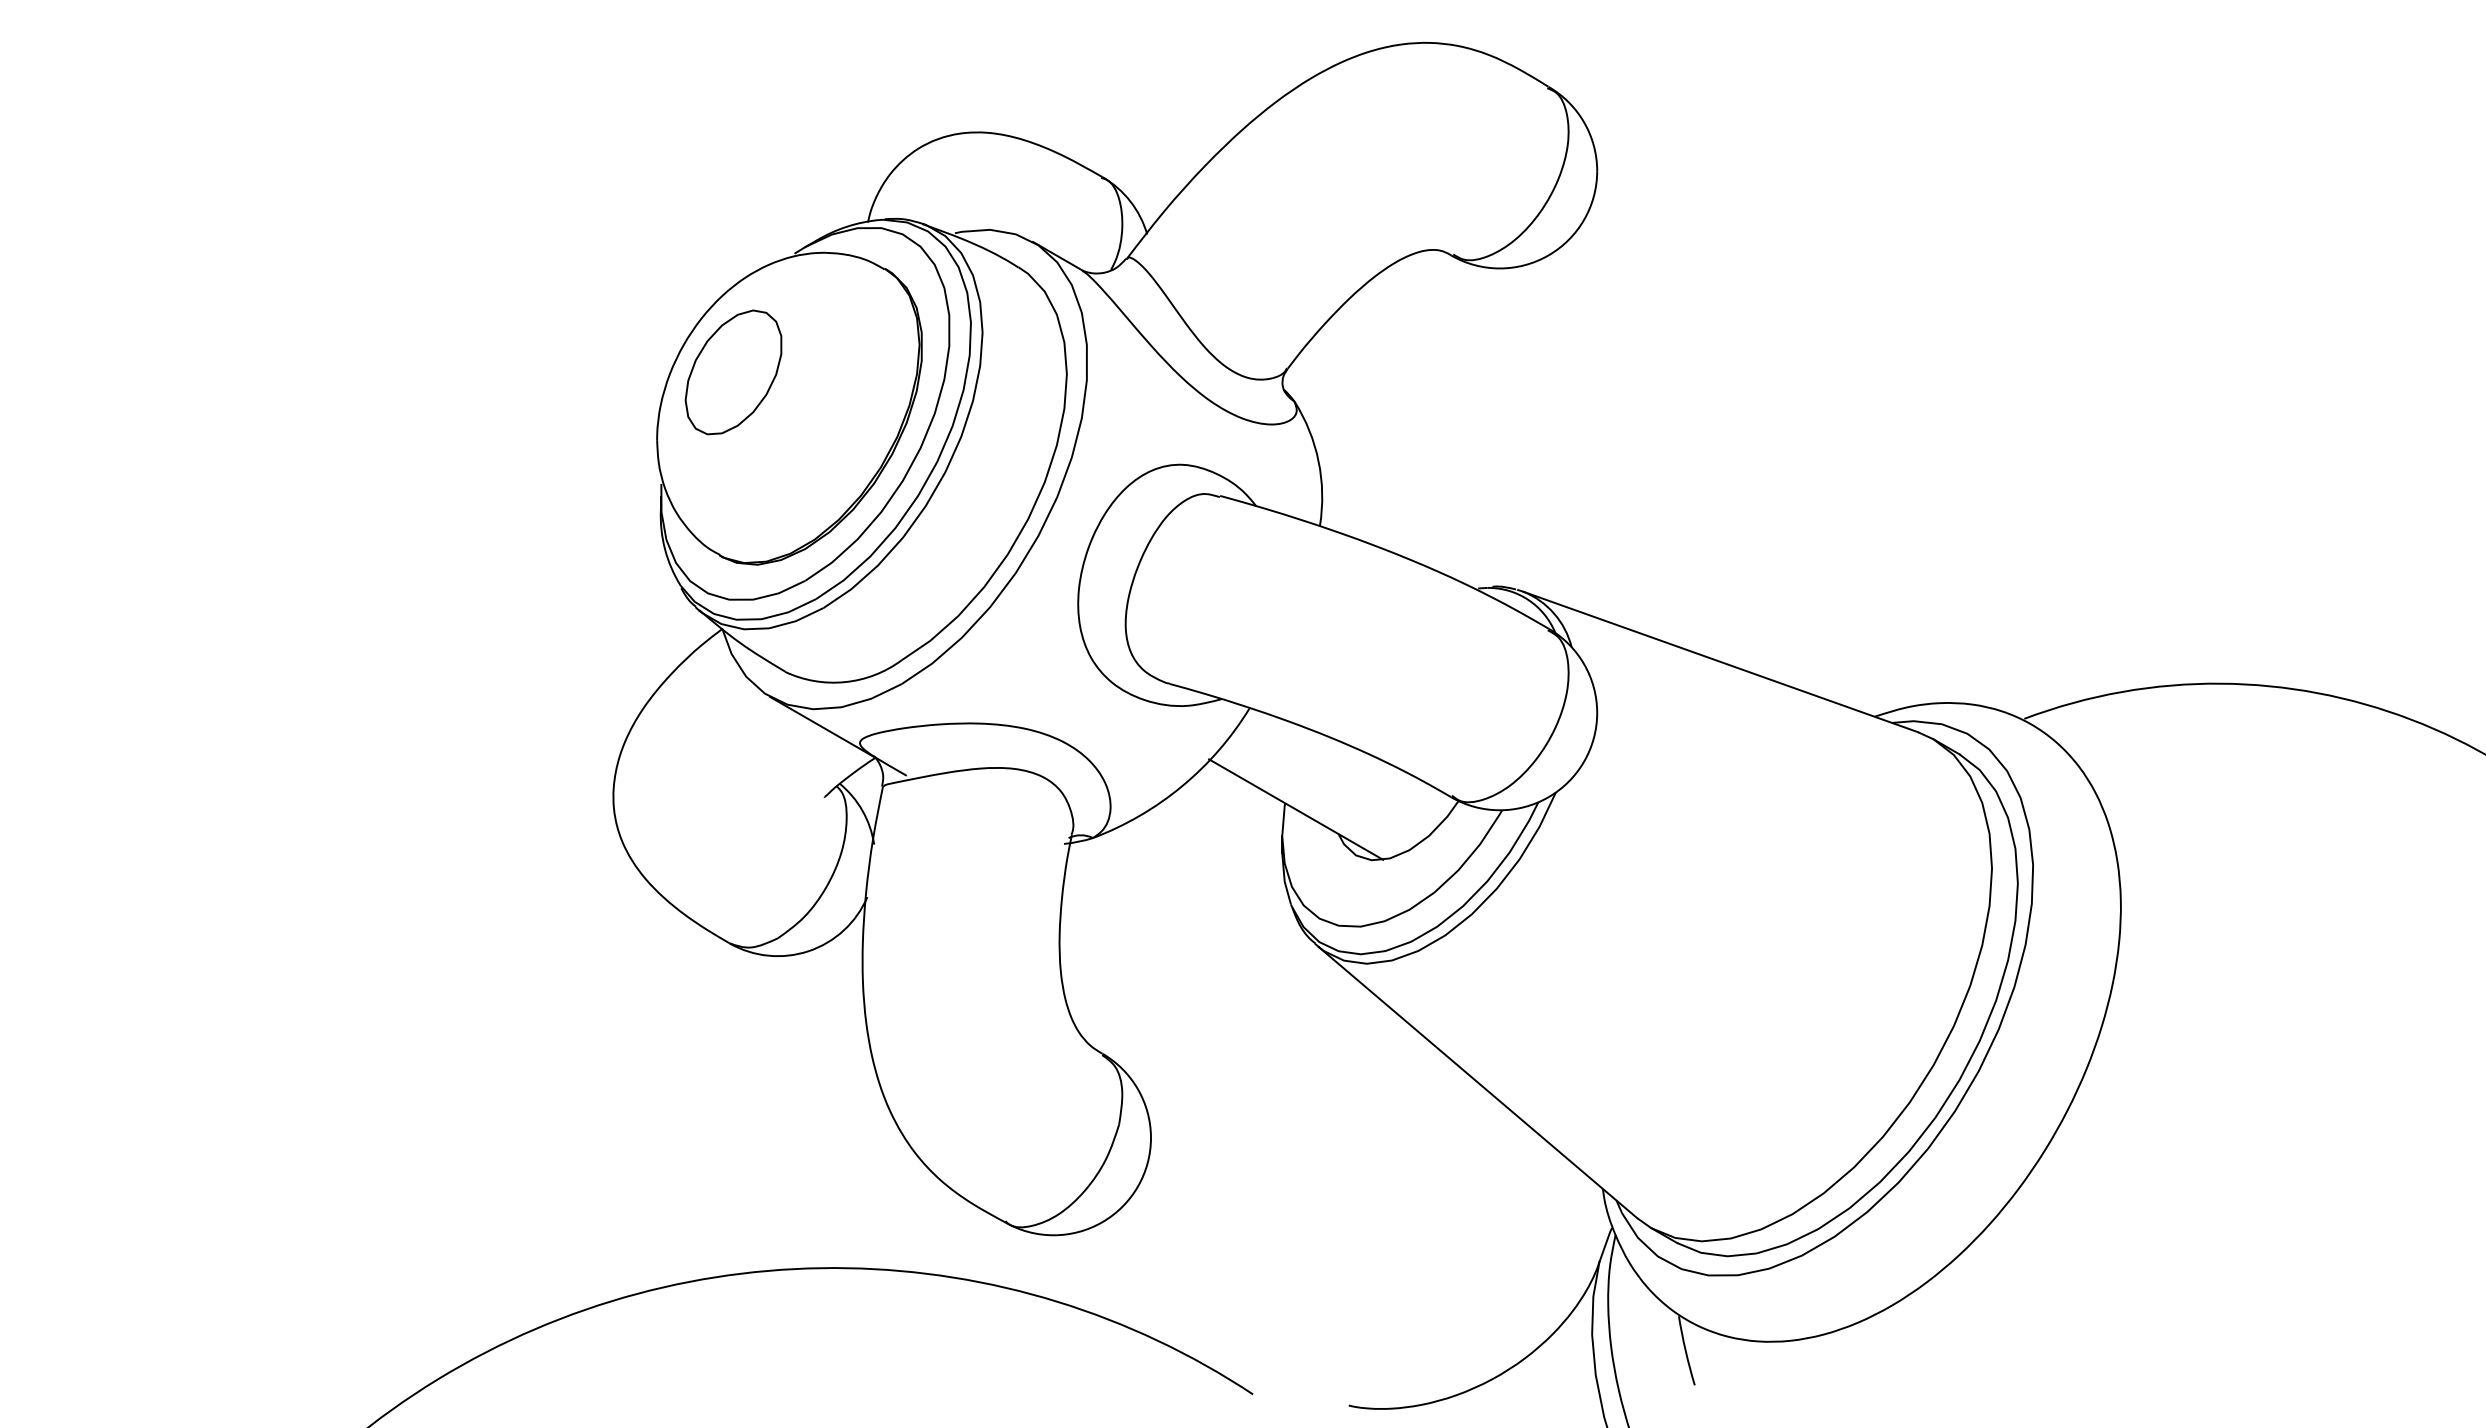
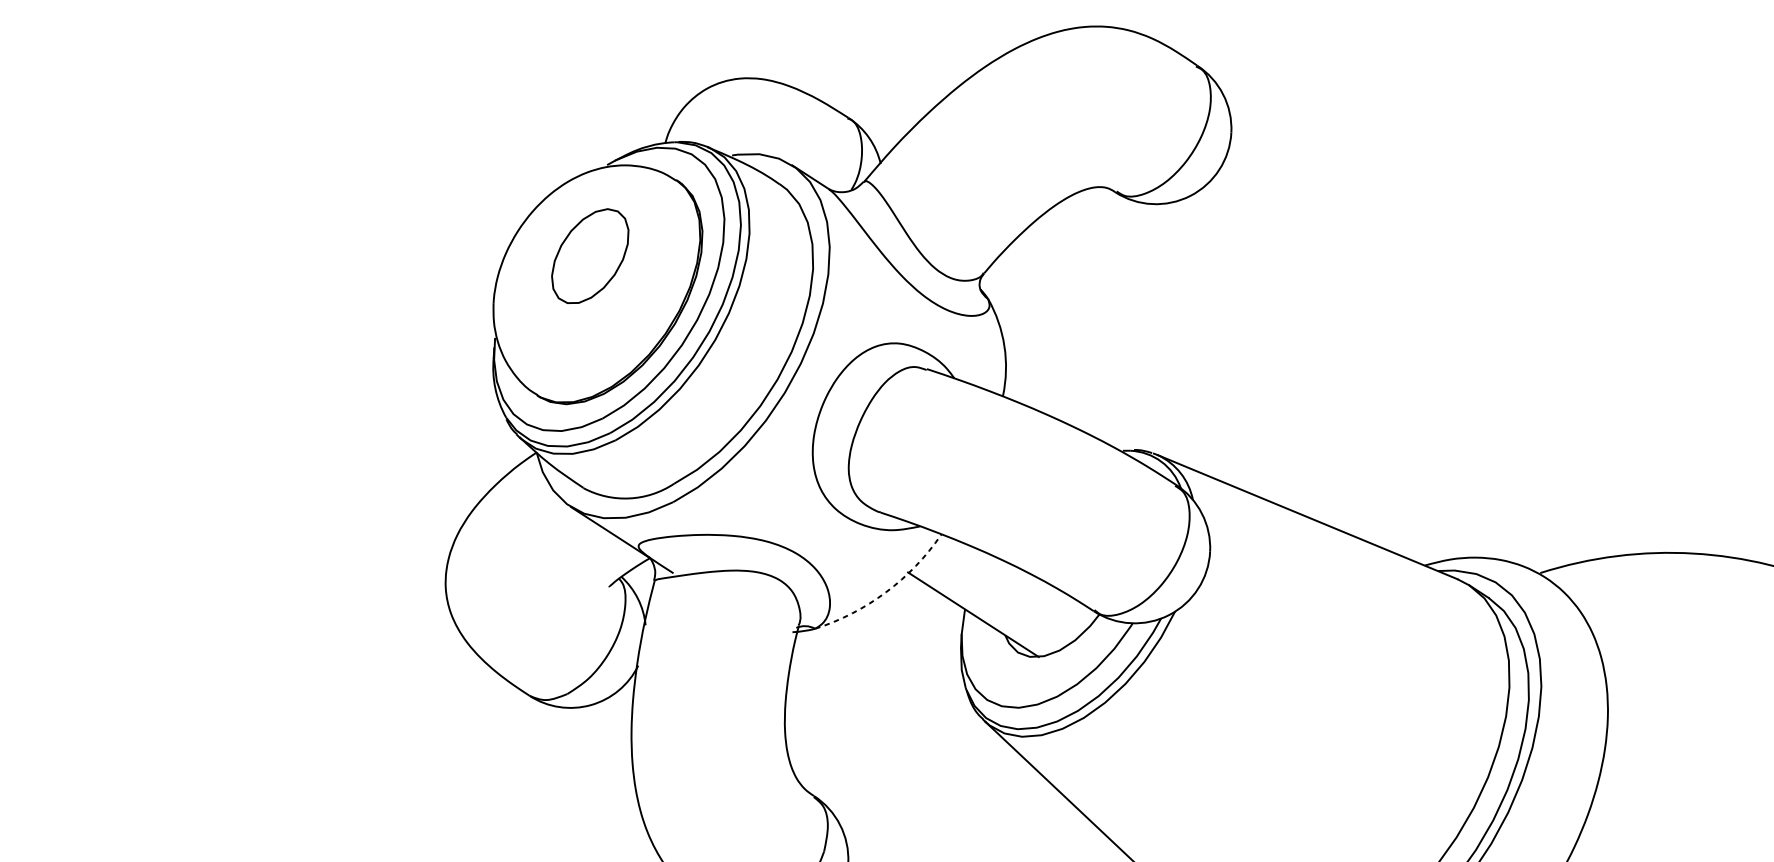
part: (733, 372) -> (590, 256), moved
arc: (1182, 786) -> (886, 592), solid -> dashed

